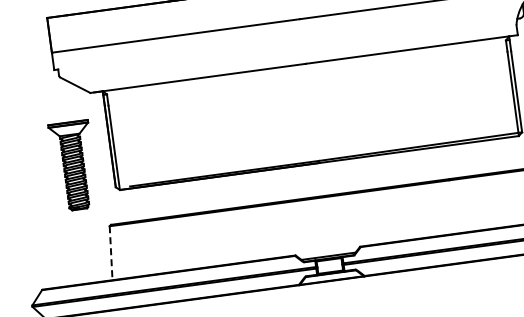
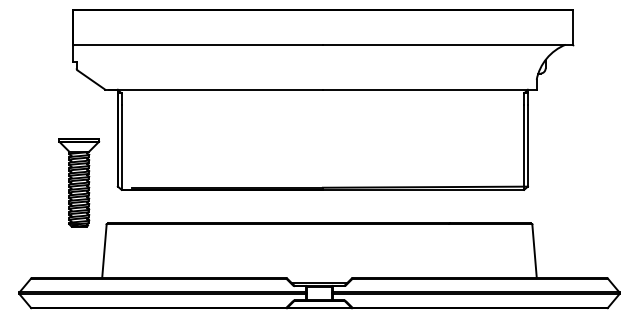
part: (74, 165) -> (79, 182), moved
line: (111, 253) -> (104, 251), dashed -> solid

